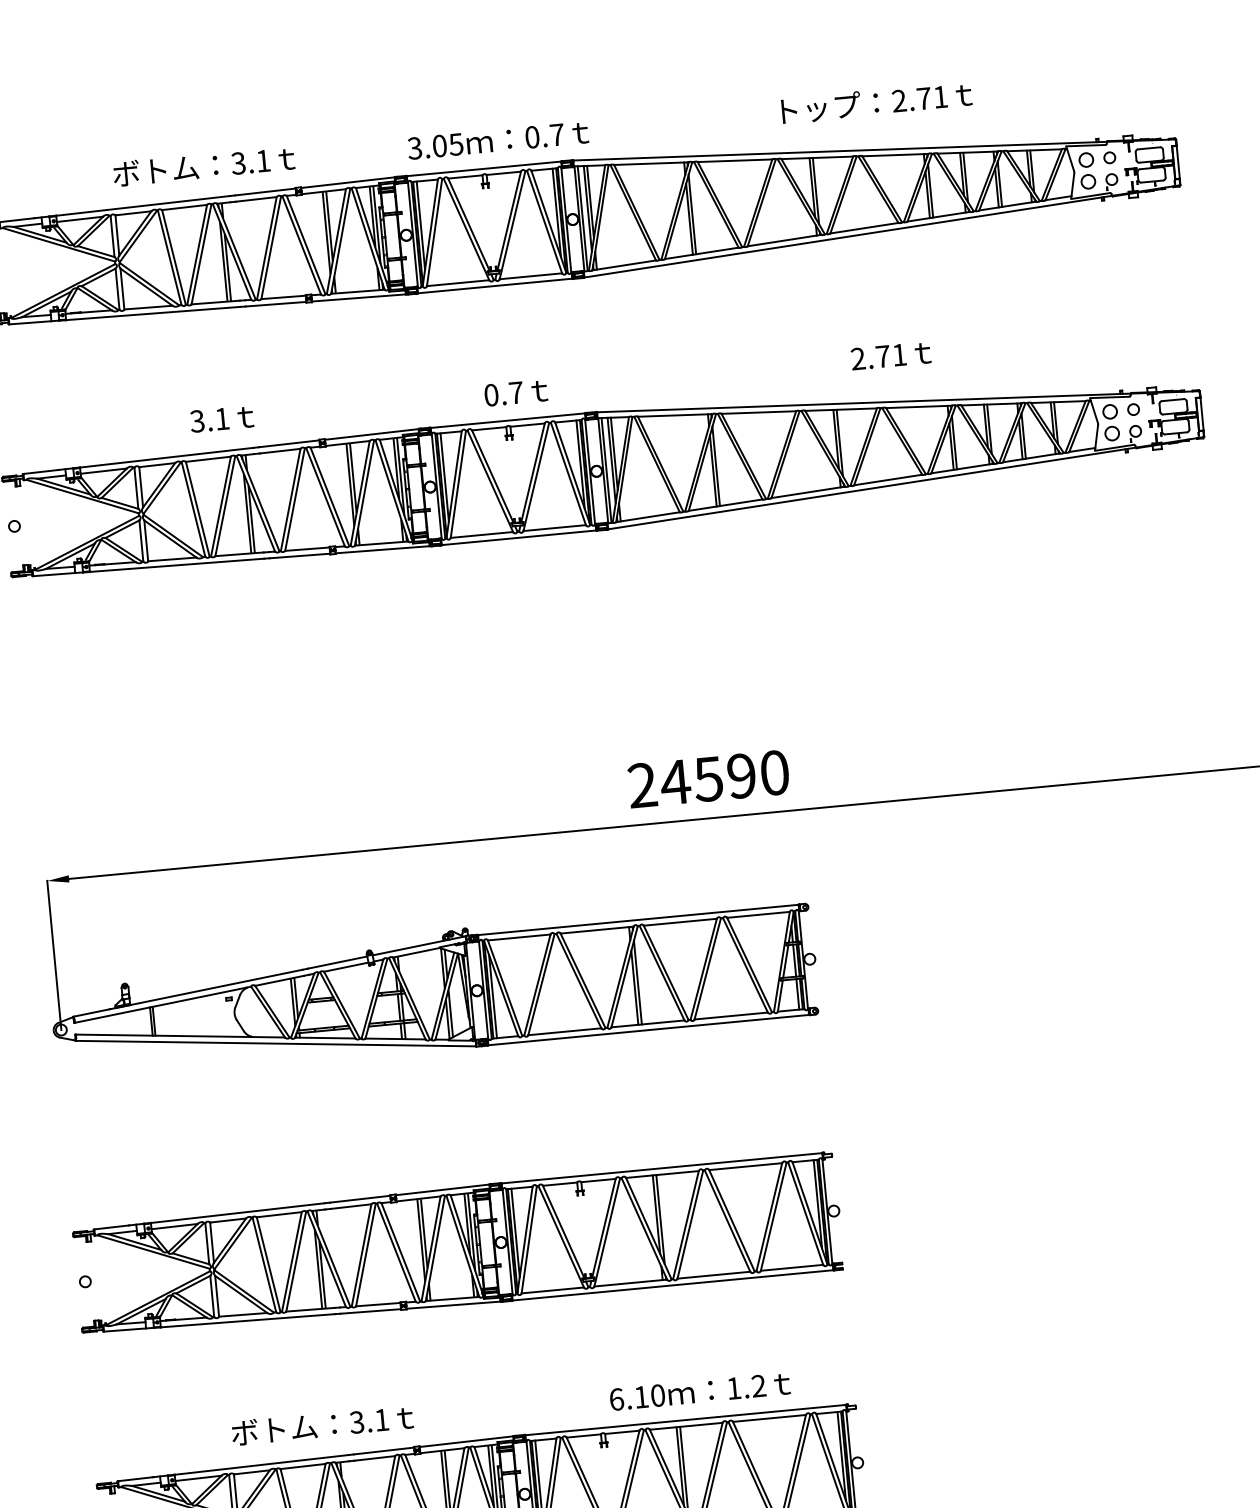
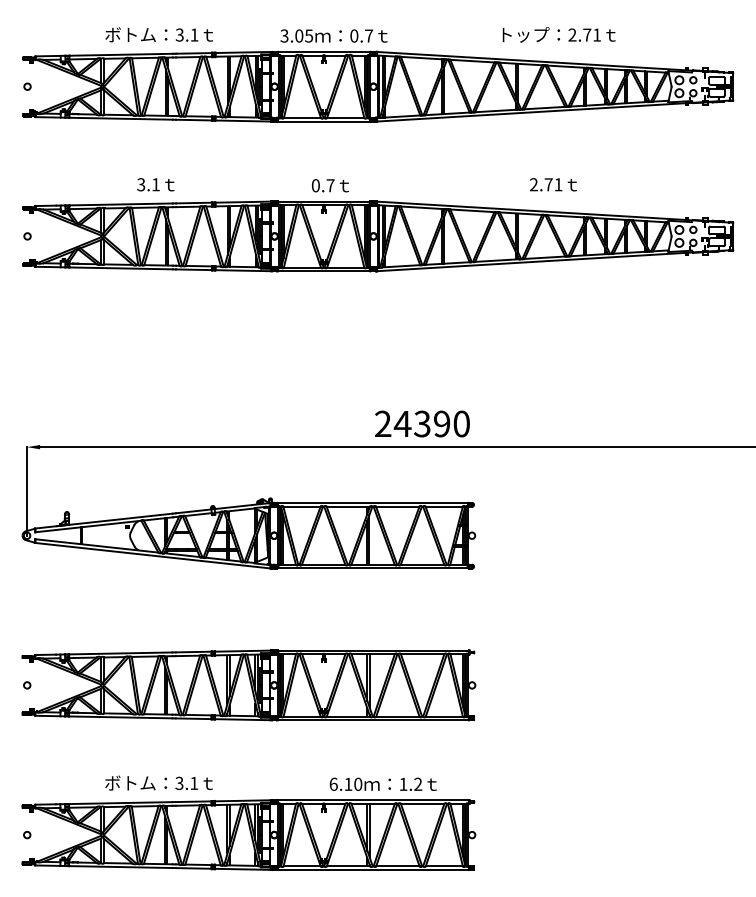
text: (708, 778) -> (422, 423), 24590 -> 24390

